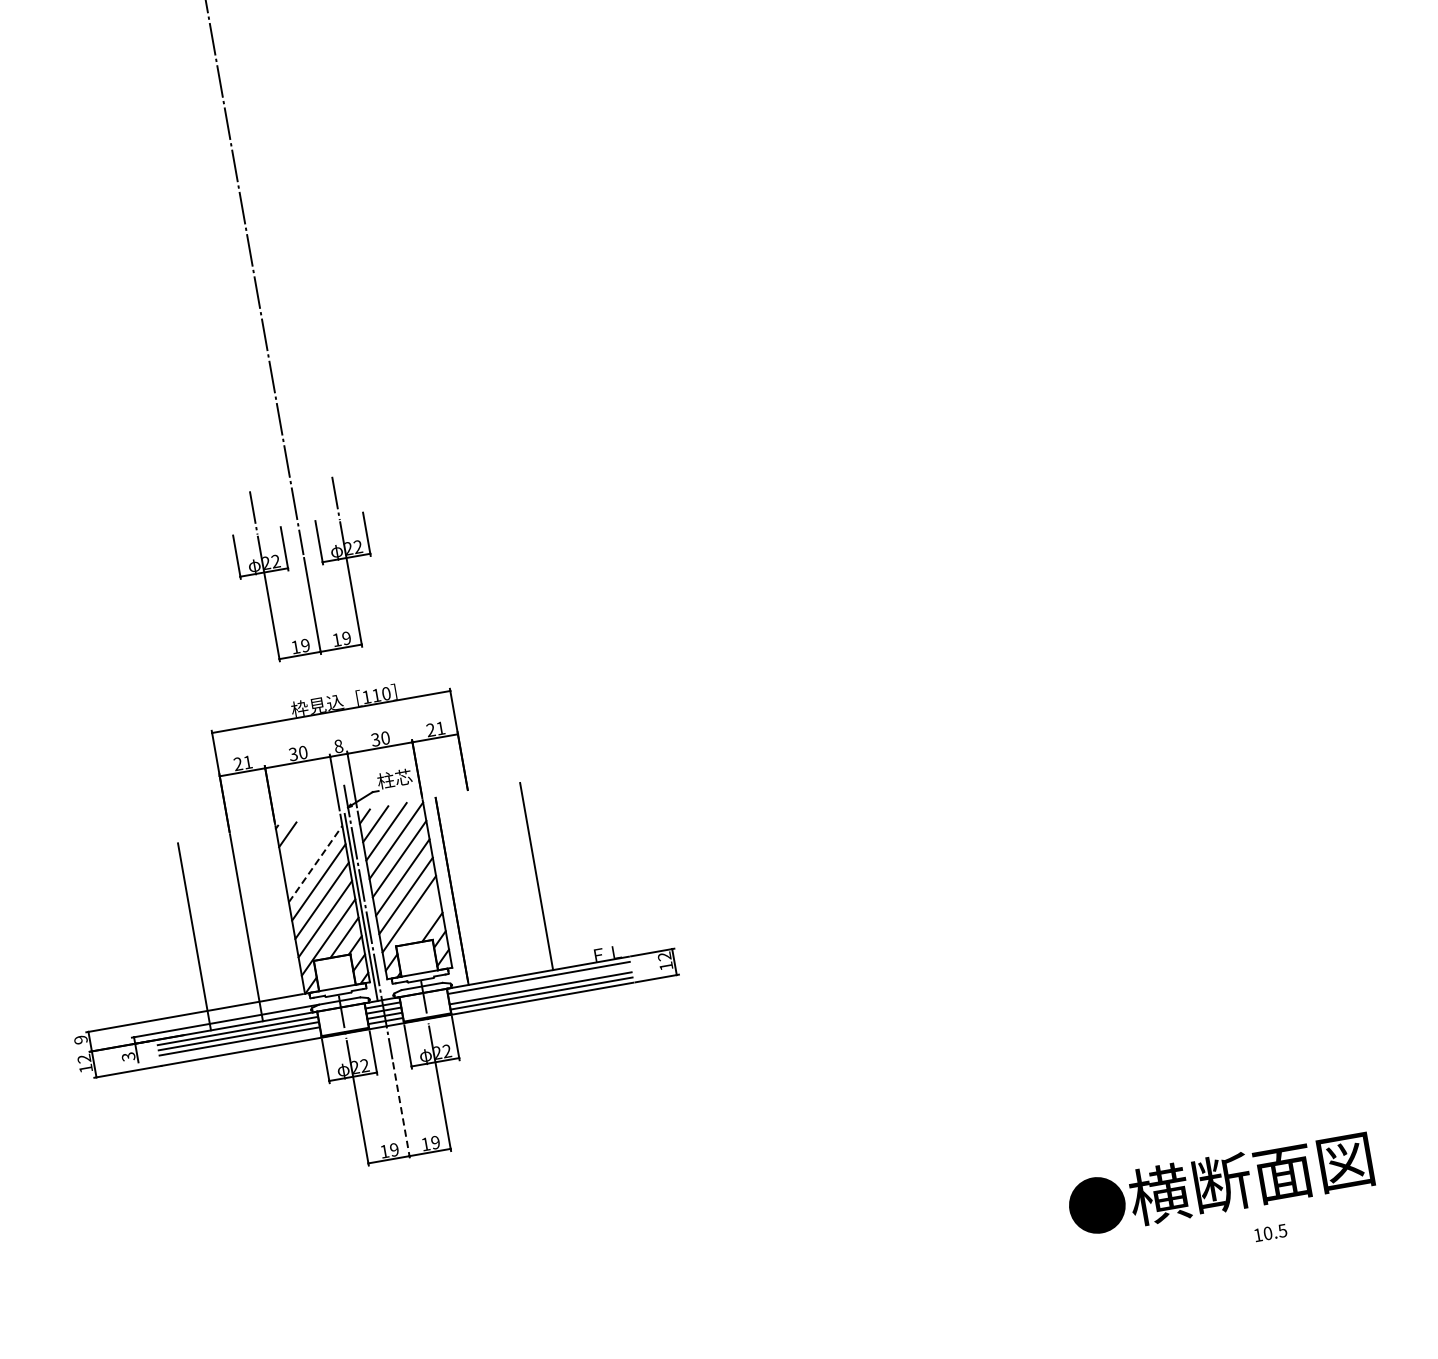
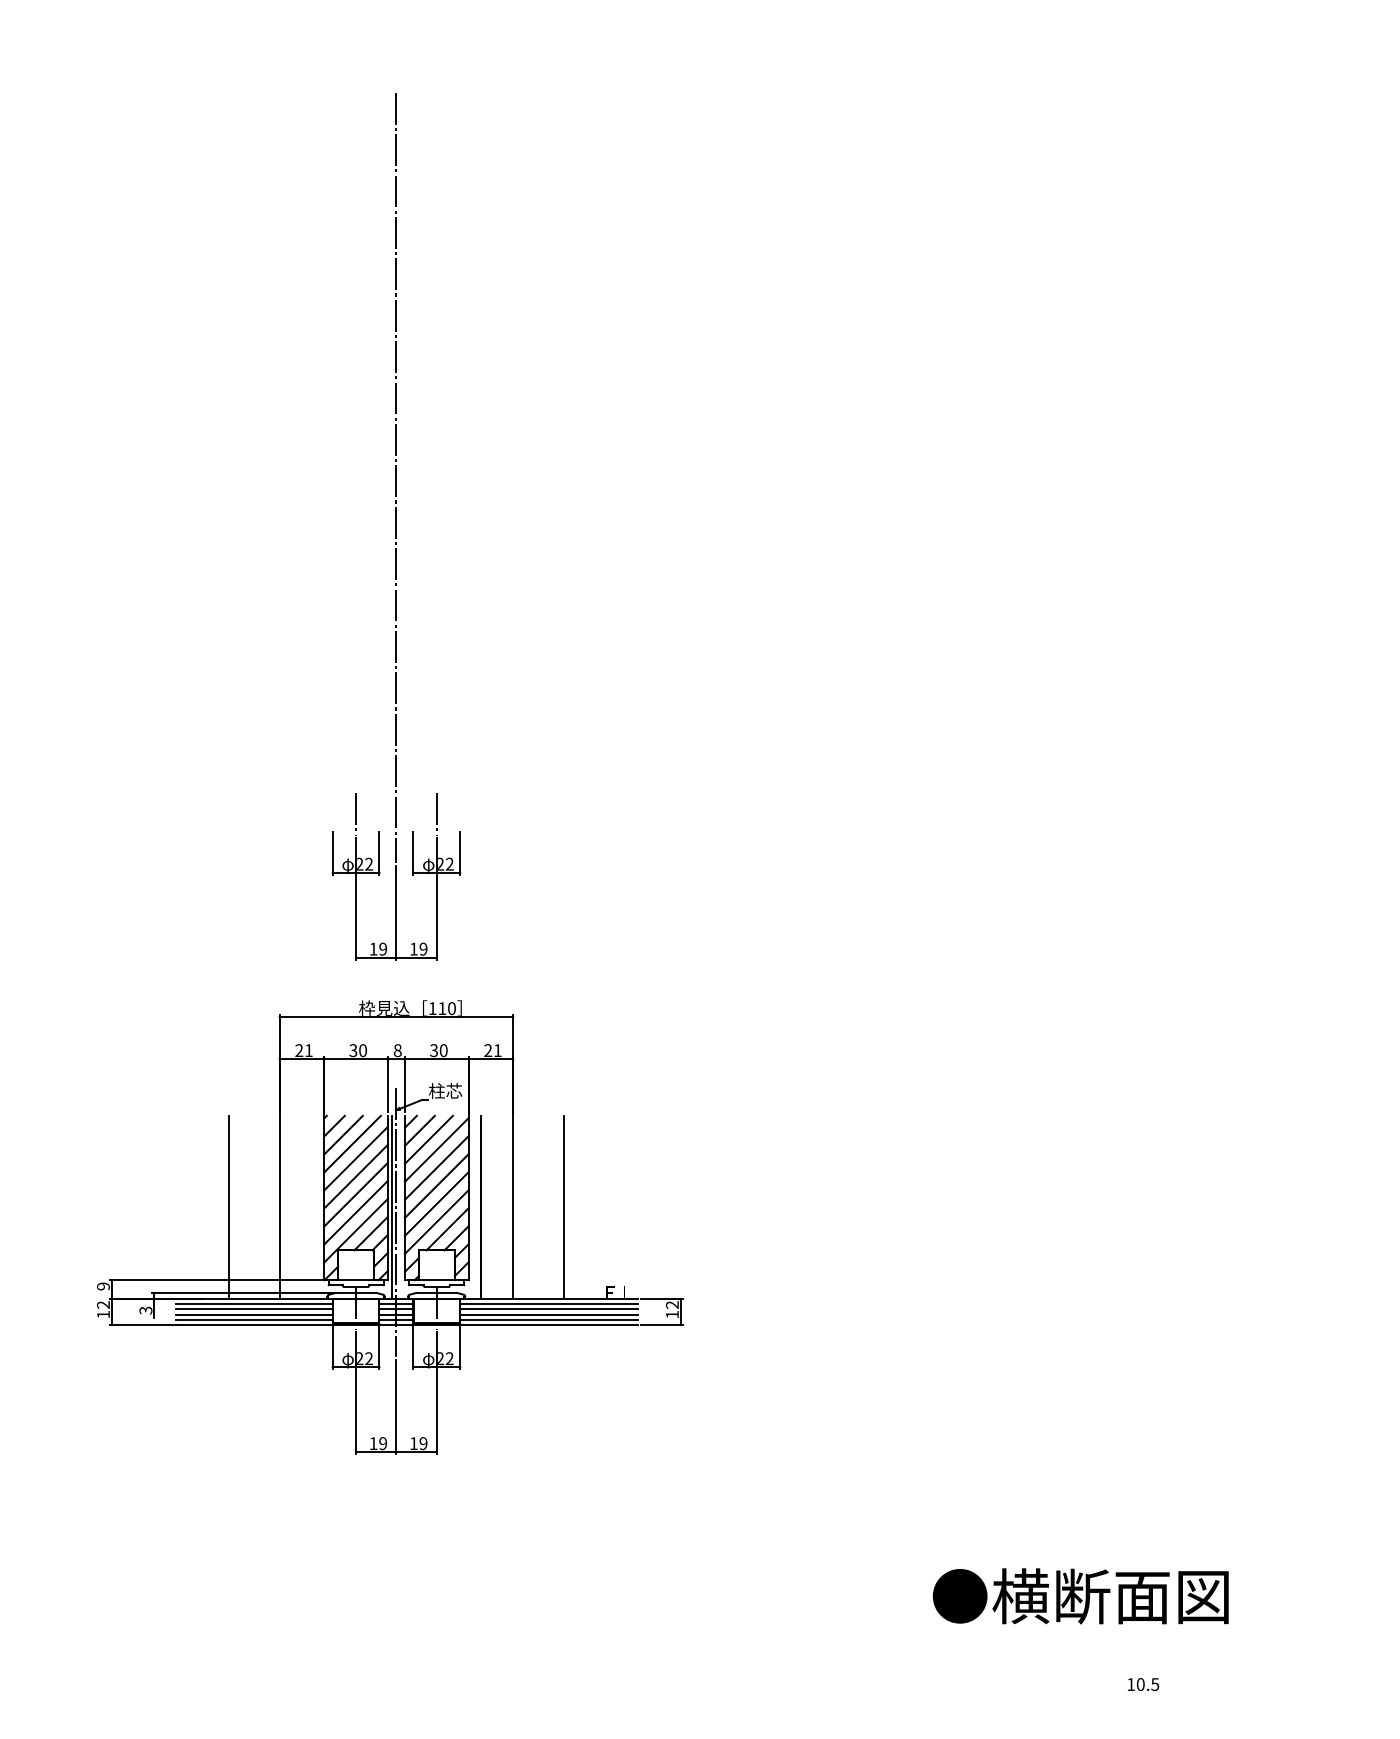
line: (298, 841) -> (343, 1134), added
line: (309, 849) -> (352, 1143), added
line: (316, 863) -> (356, 1158), dashed -> solid
line: (484, 885) -> (513, 1207), added
line: (421, 919) -> (447, 1229), added
line: (540, 983) -> (549, 1309), added
line: (239, 1046) -> (253, 1319), added
line: (401, 1110) -> (396, 1407), dashed -> solid
text: (1220, 1183) -> (1080, 1596), moved
text: (1270, 1232) -> (1143, 1684), moved

